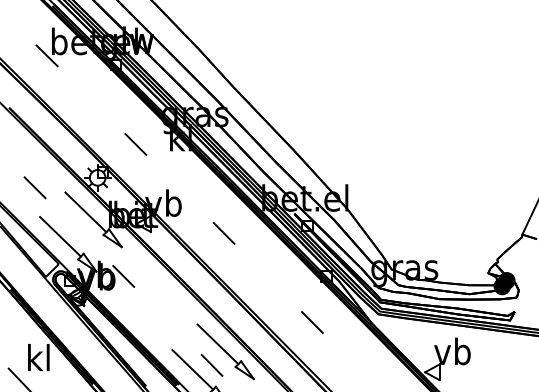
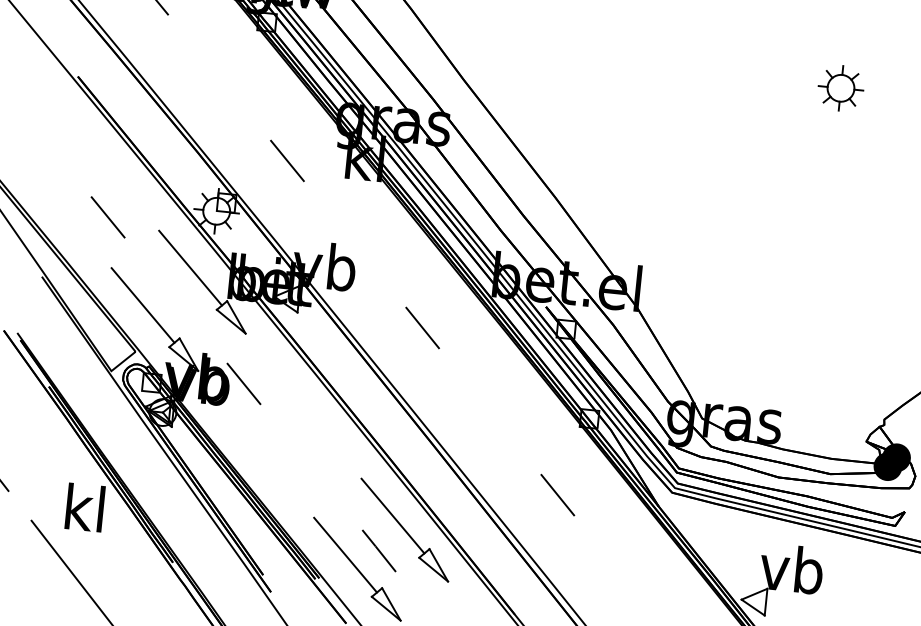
part: (452, 69) -> (840, 87), added

